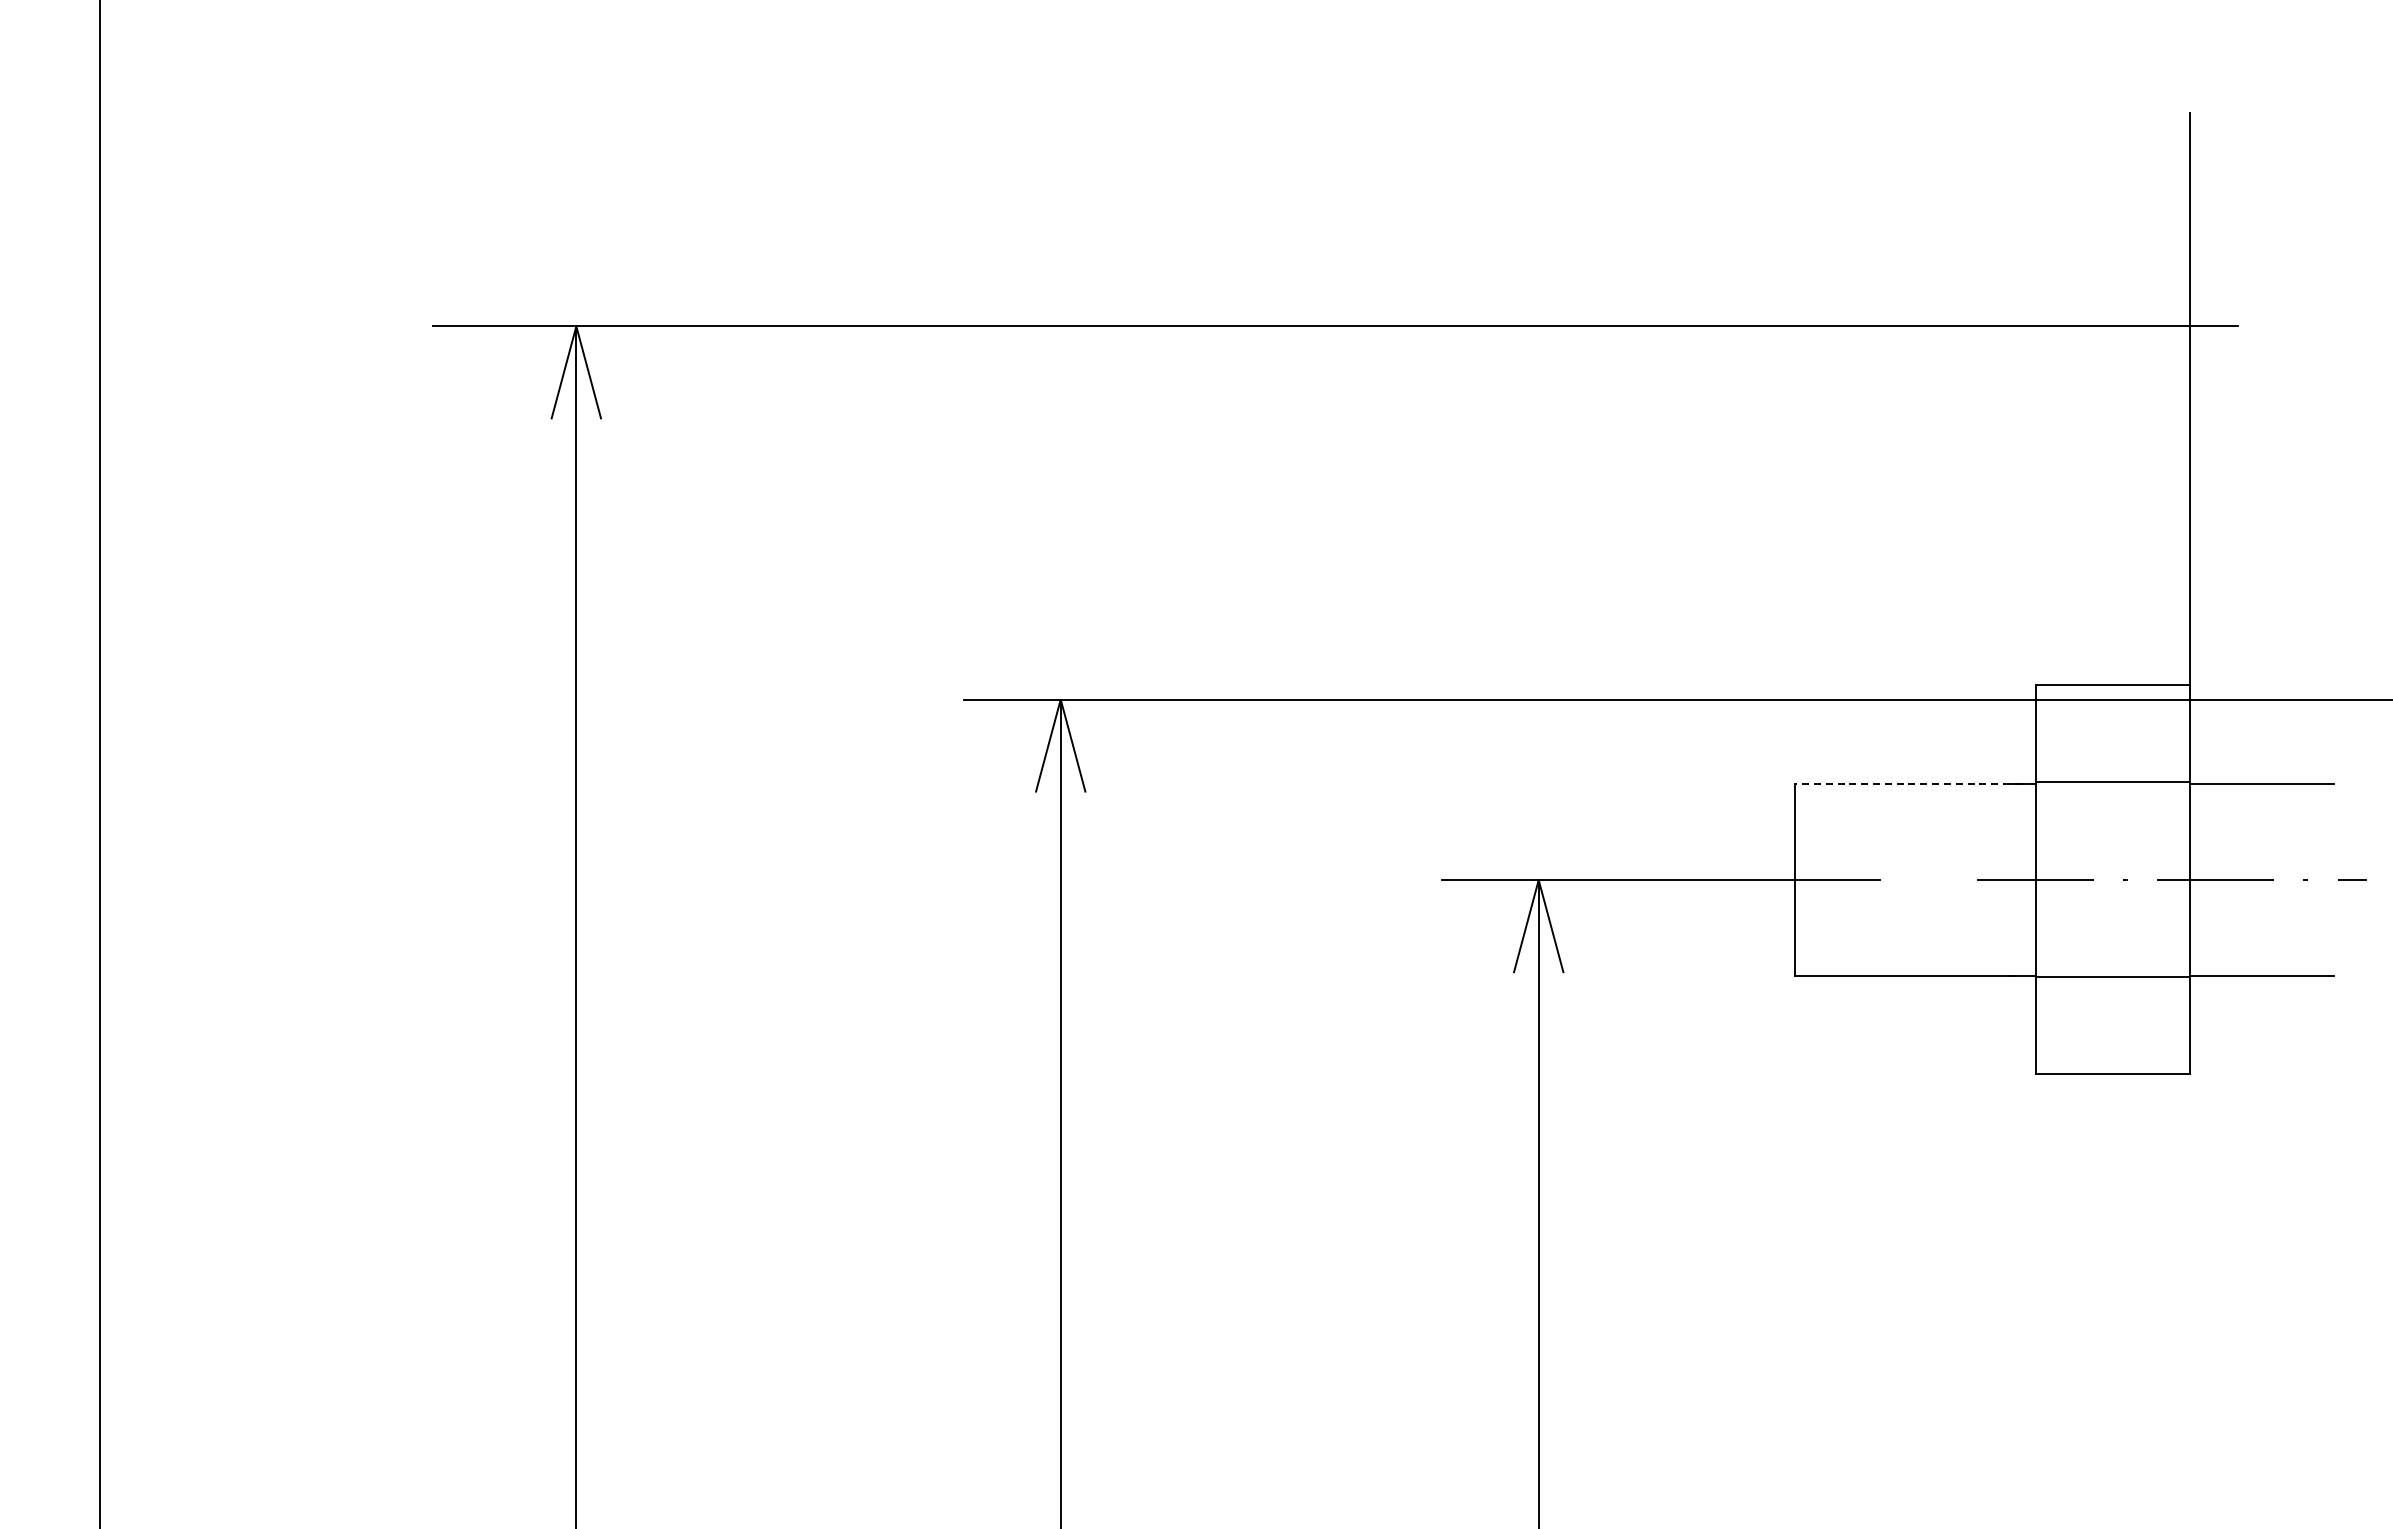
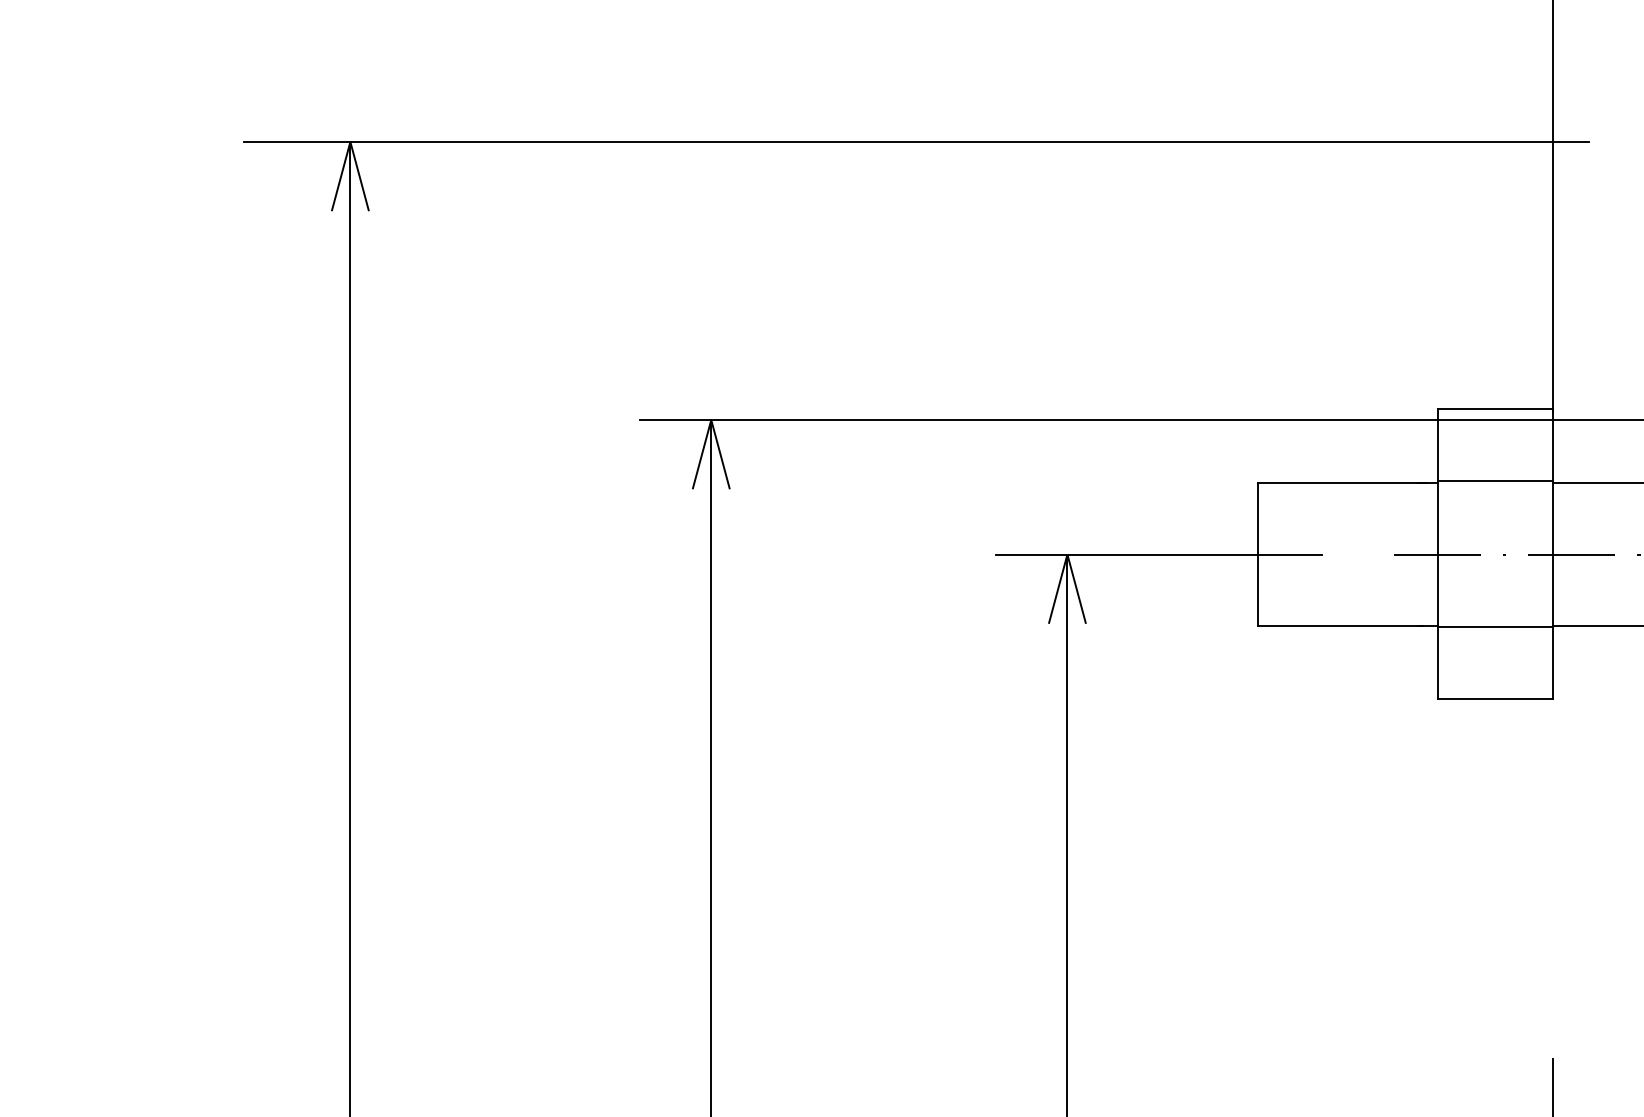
line: (1907, 783) -> (1342, 482), dashed -> solid

